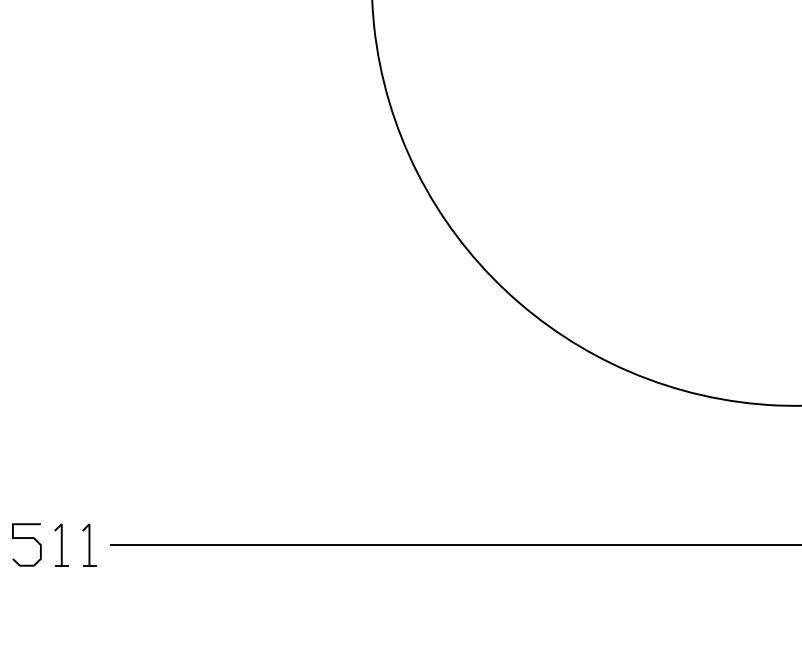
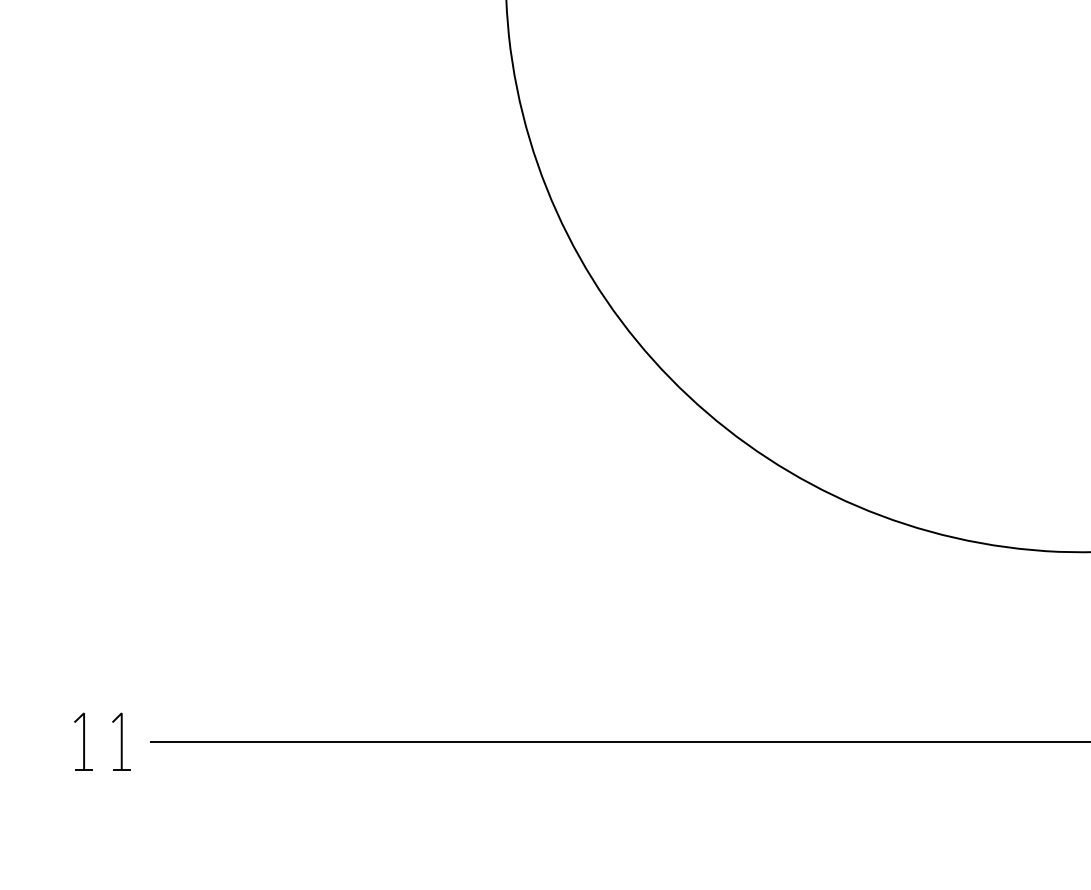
curve: (26, 538) -> (36, 732), removed

